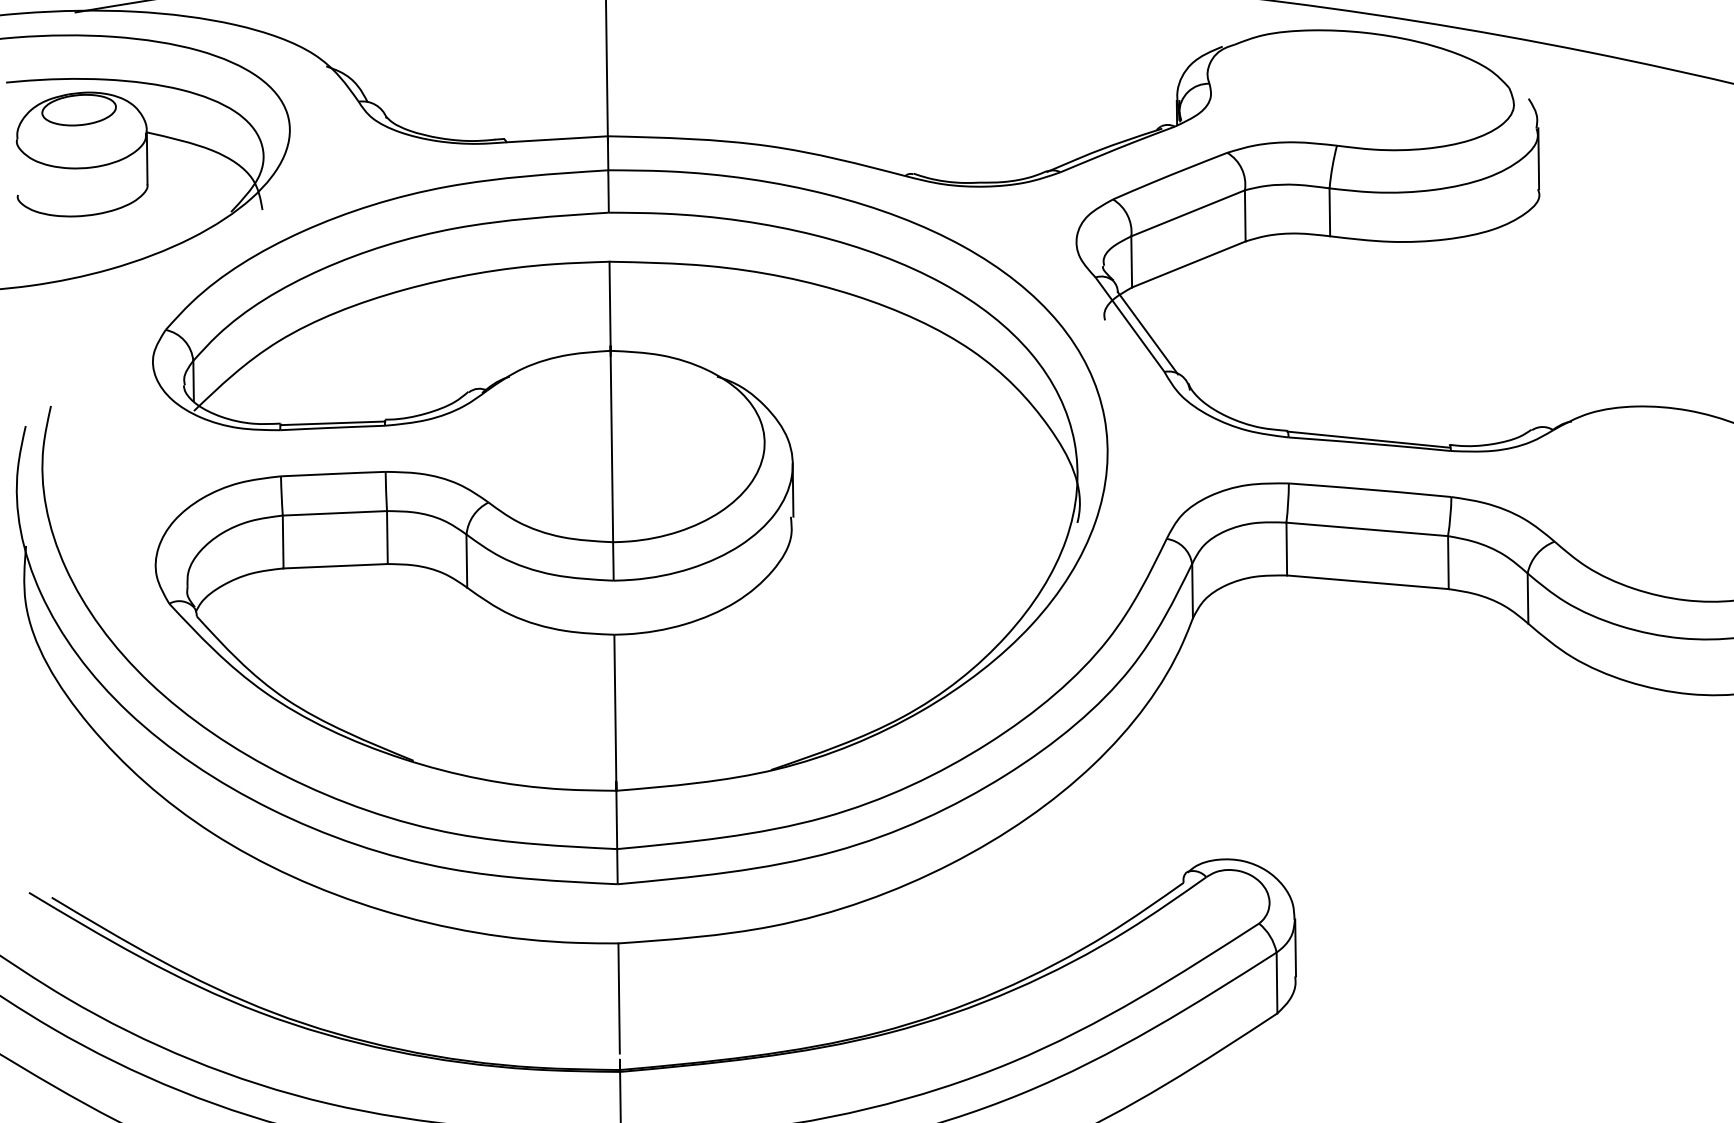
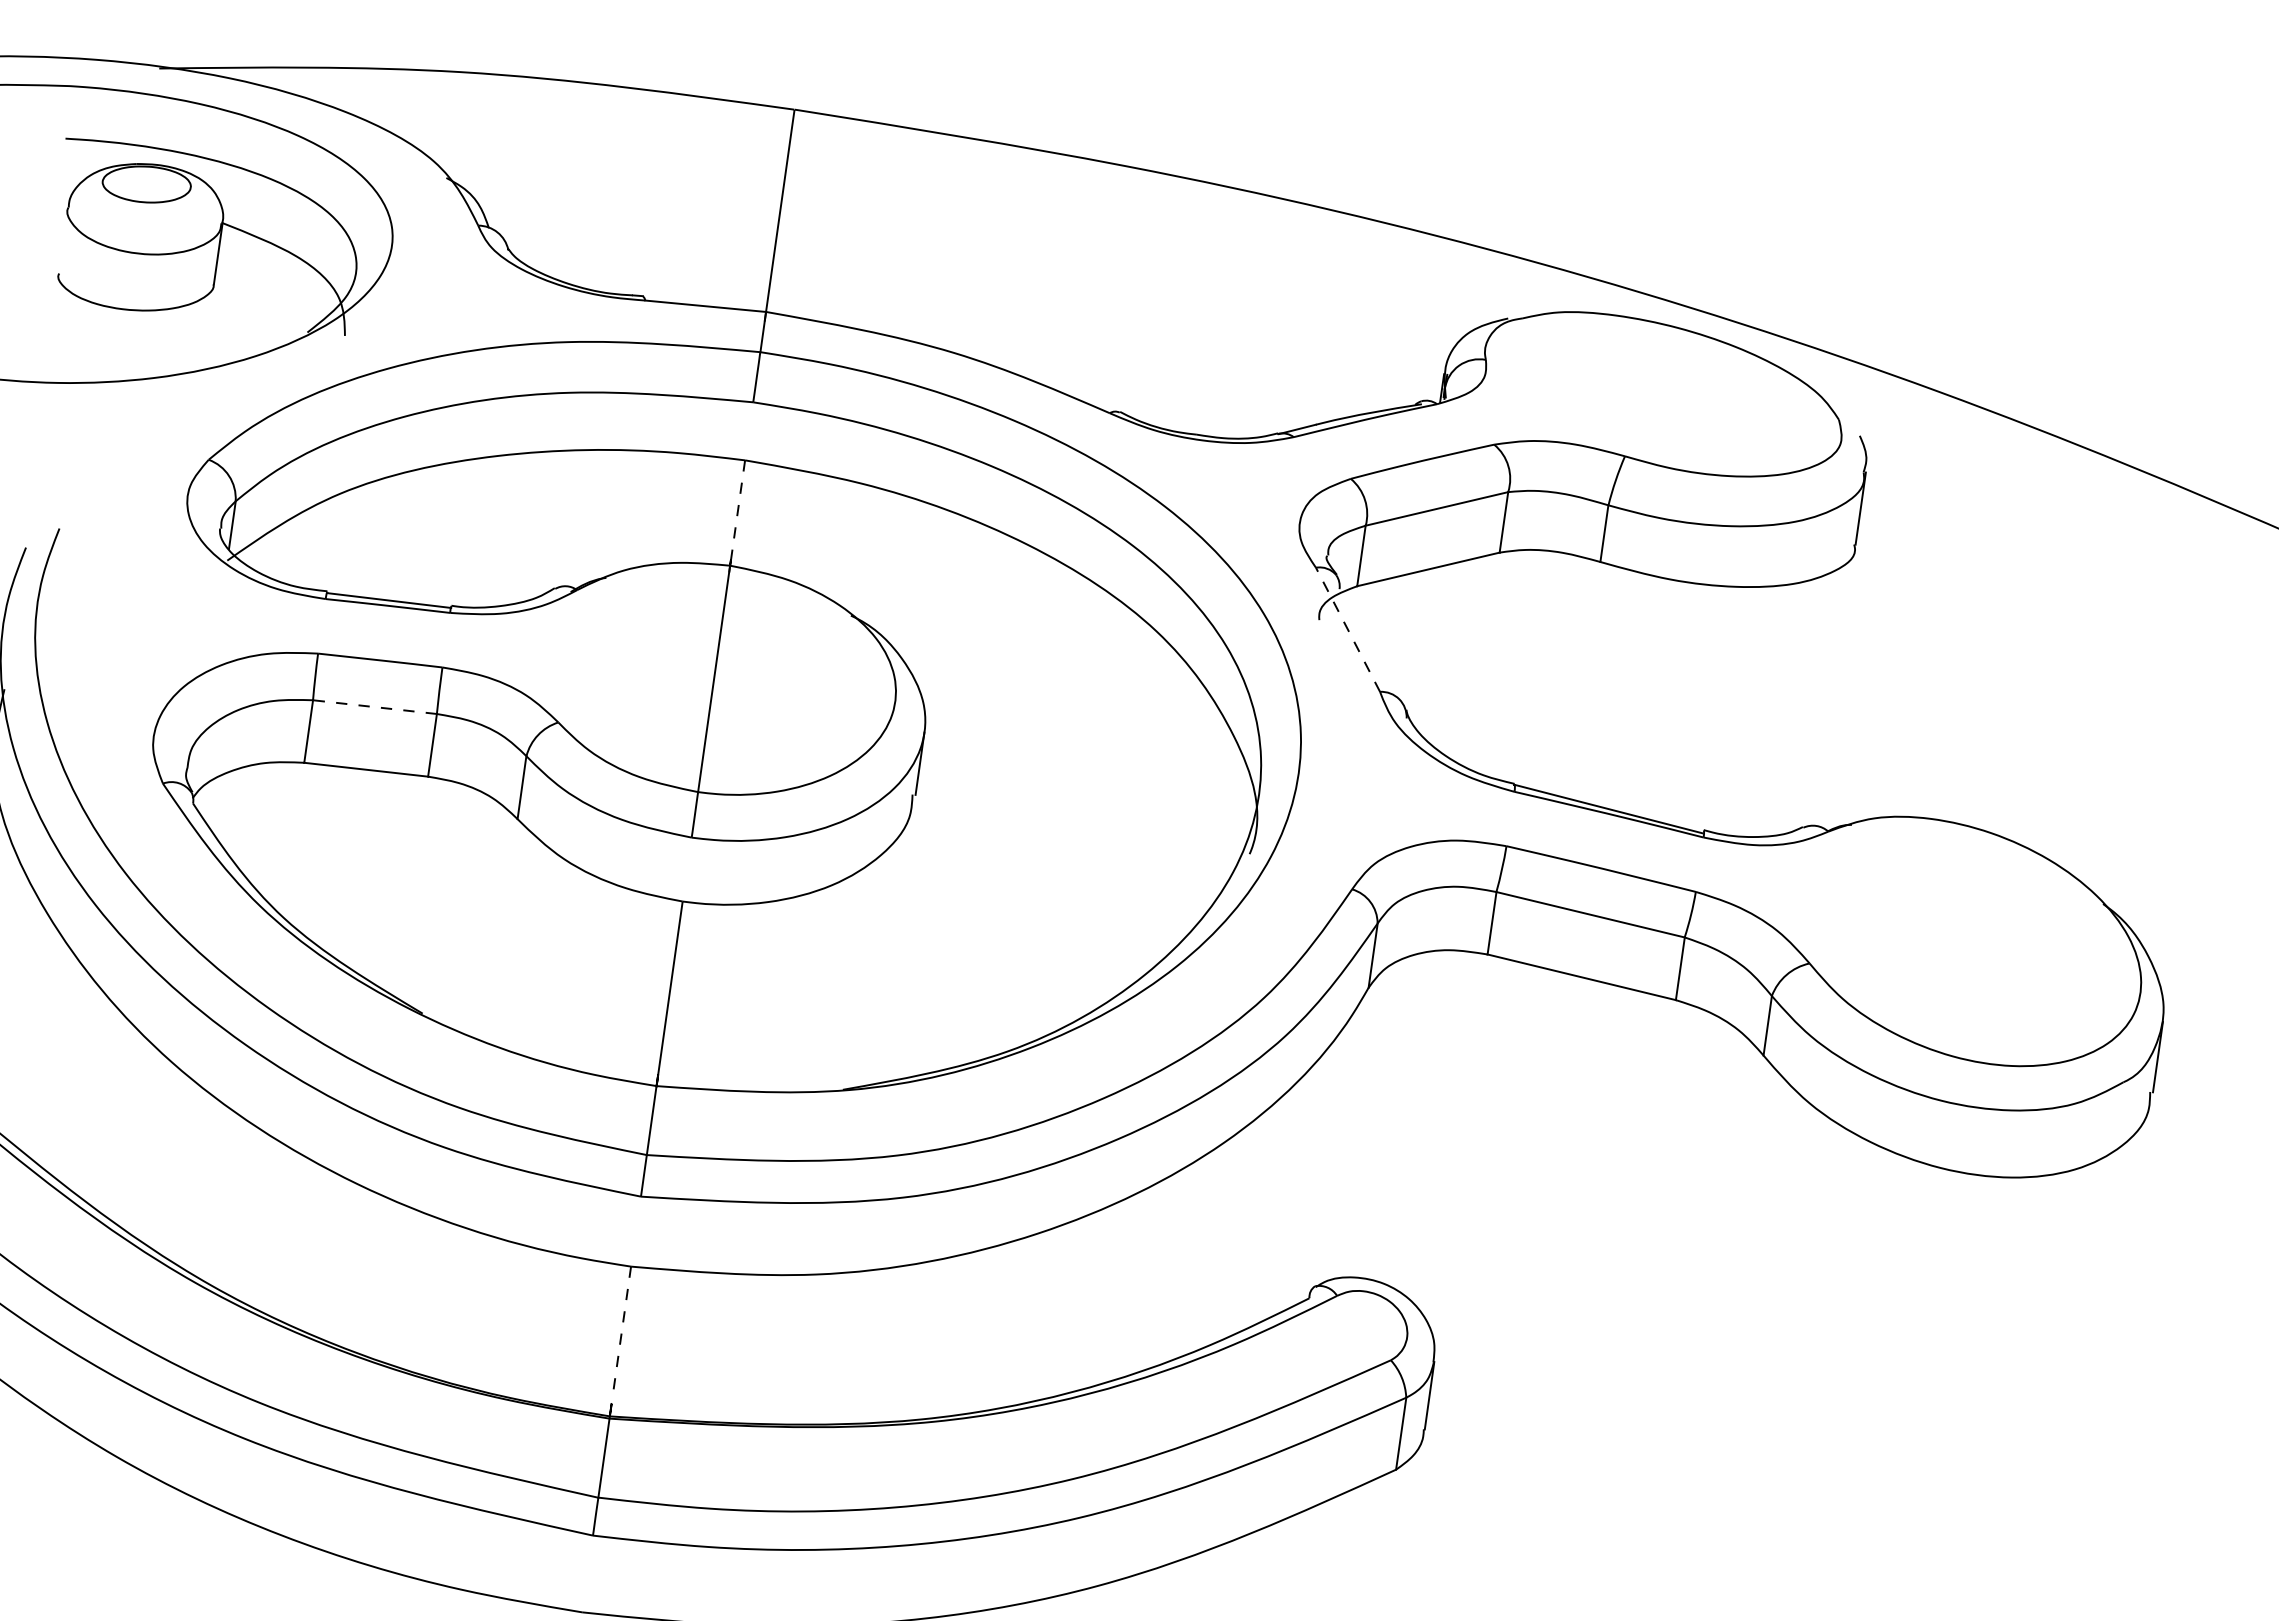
line: (610, 306) -> (737, 513), solid -> dashed
line: (1130, 324) -> (1348, 629), solid -> dashed
line: (1147, 333) -> (1367, 643), removed
line: (334, 513) -> (374, 707), solid -> dashed
line: (618, 998) -> (621, 1331), solid -> dashed

